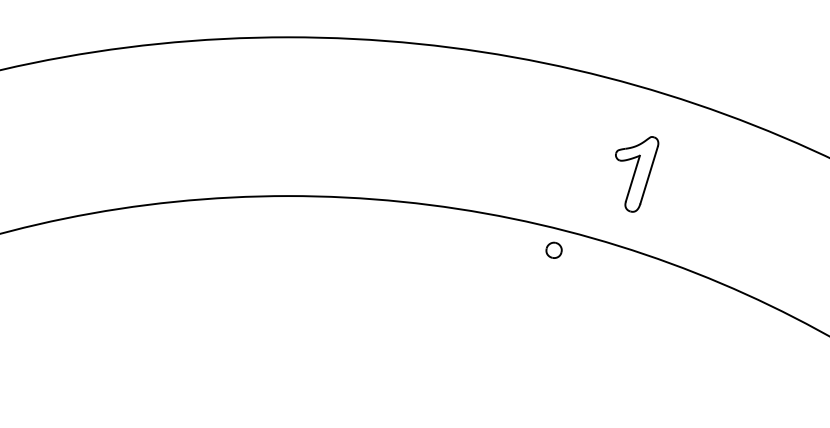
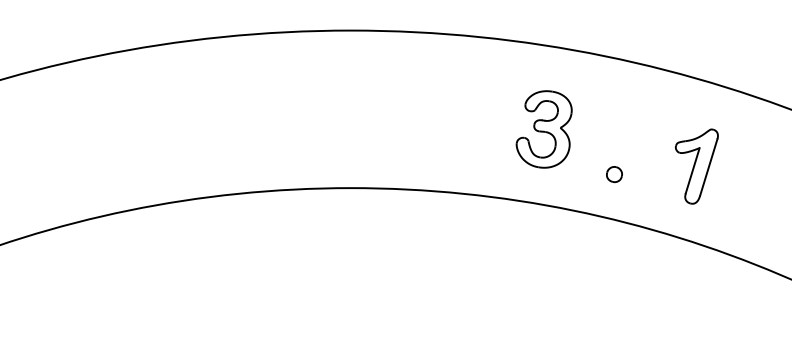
part: (482, 136) -> (543, 129), added
part: (553, 249) -> (613, 173), moved

